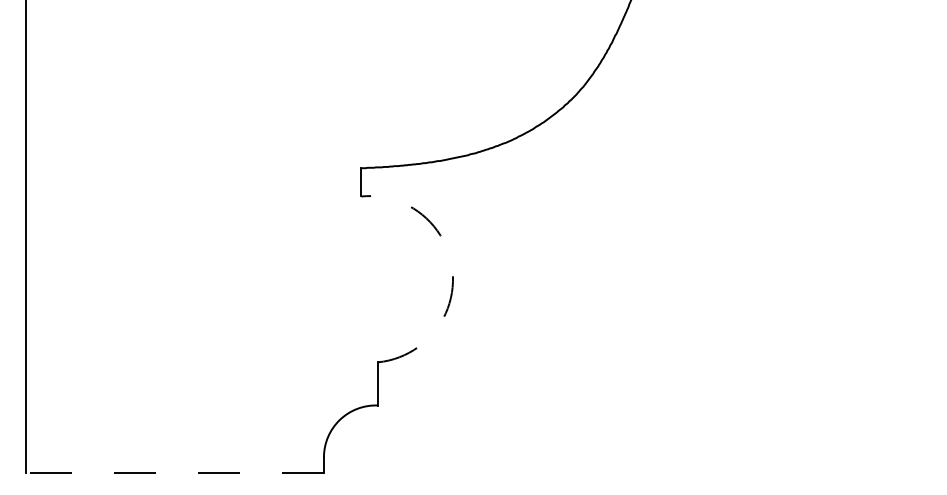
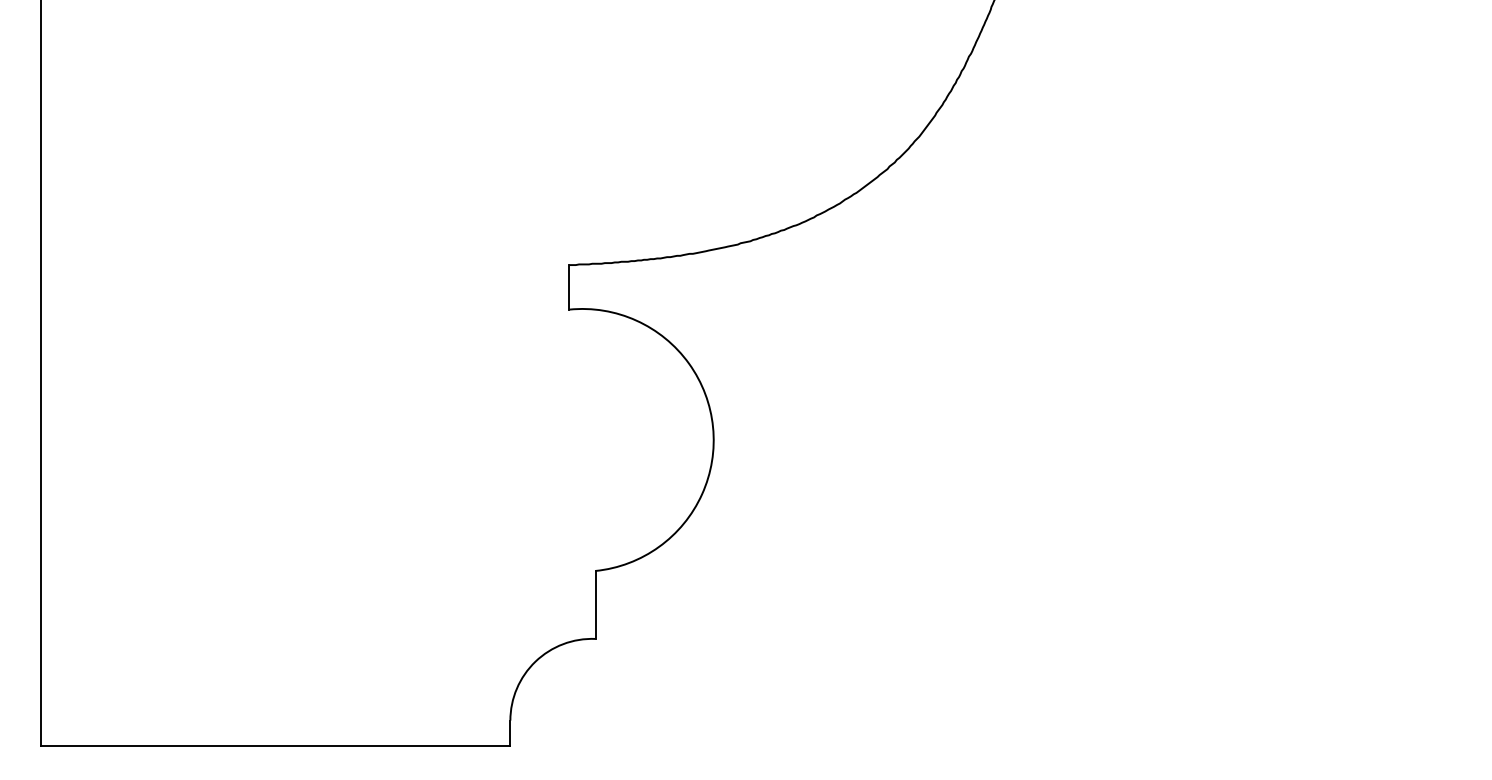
arc: (452, 271) -> (712, 427), dashed -> solid
line: (175, 473) -> (276, 746), dashed -> solid

